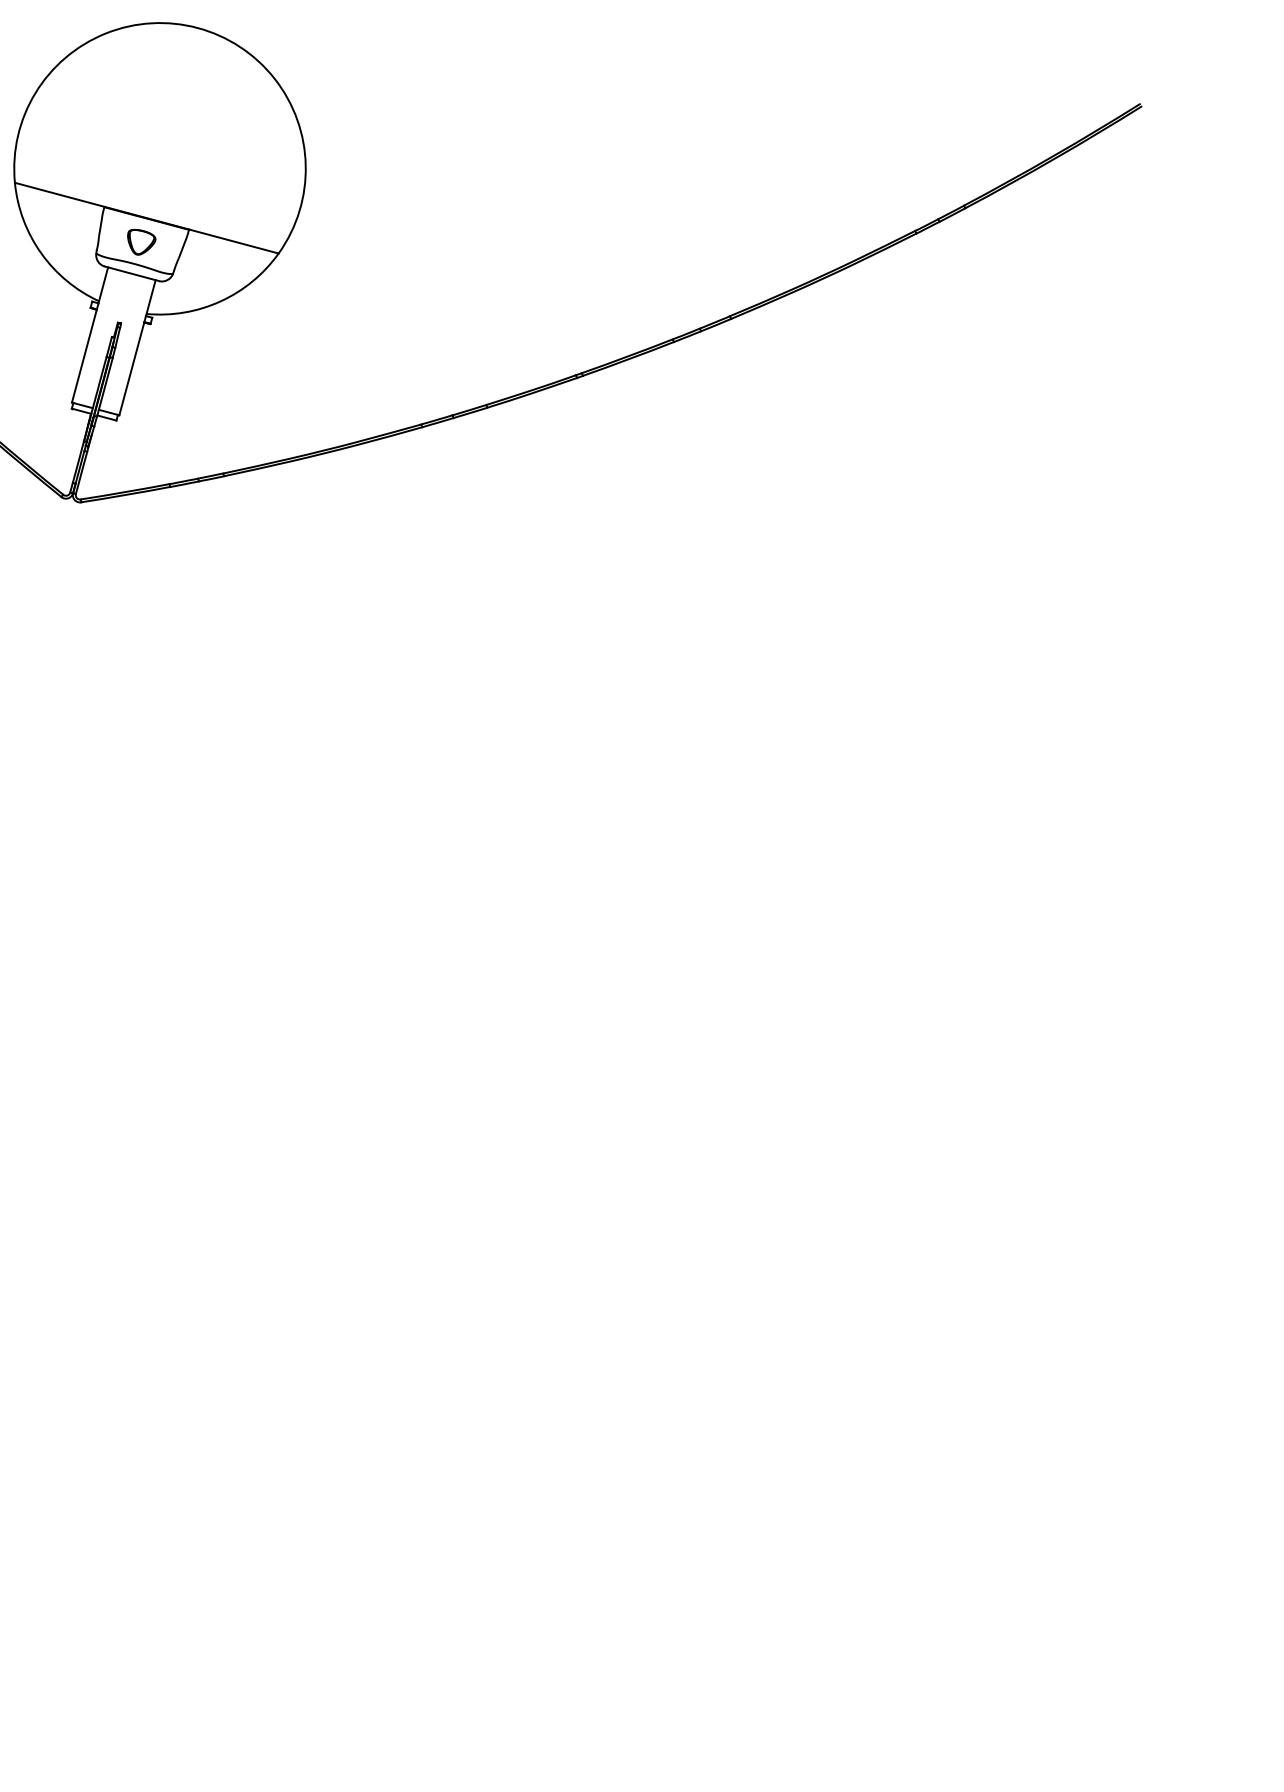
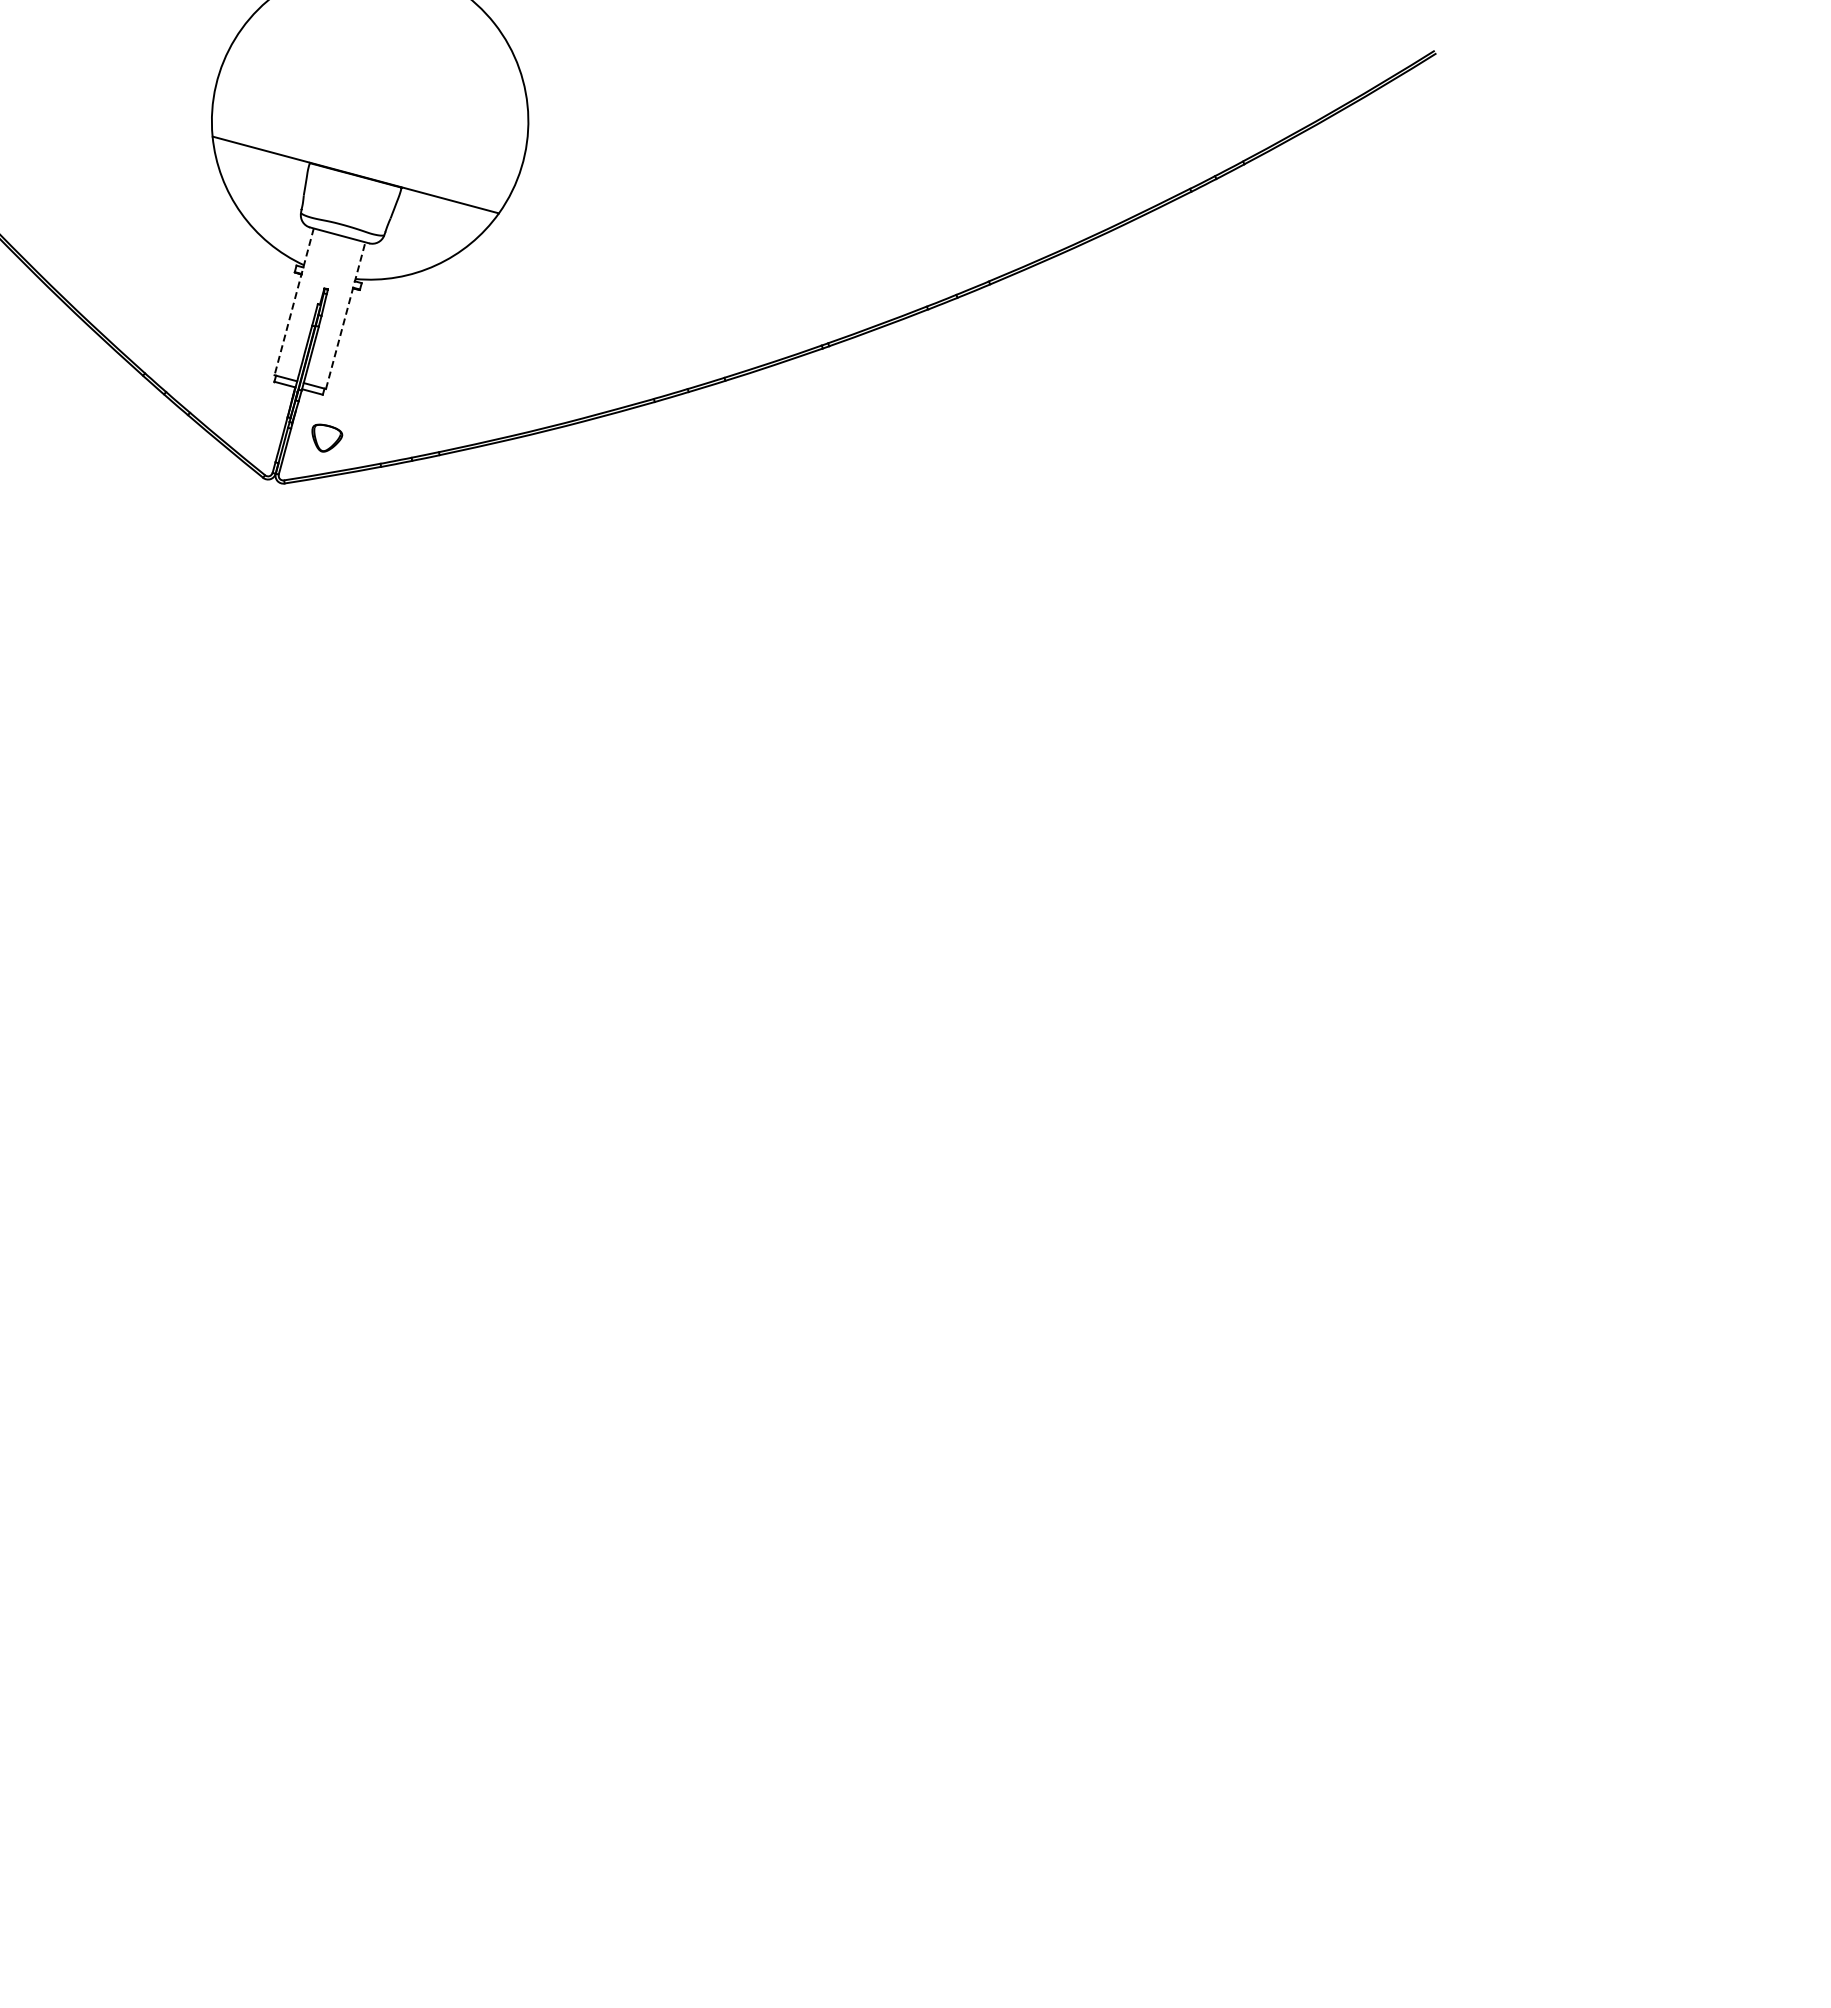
part: (141, 241) -> (327, 437), moved
line: (90, 335) -> (294, 302), solid -> dashed
line: (137, 347) -> (345, 315), solid -> dashed

